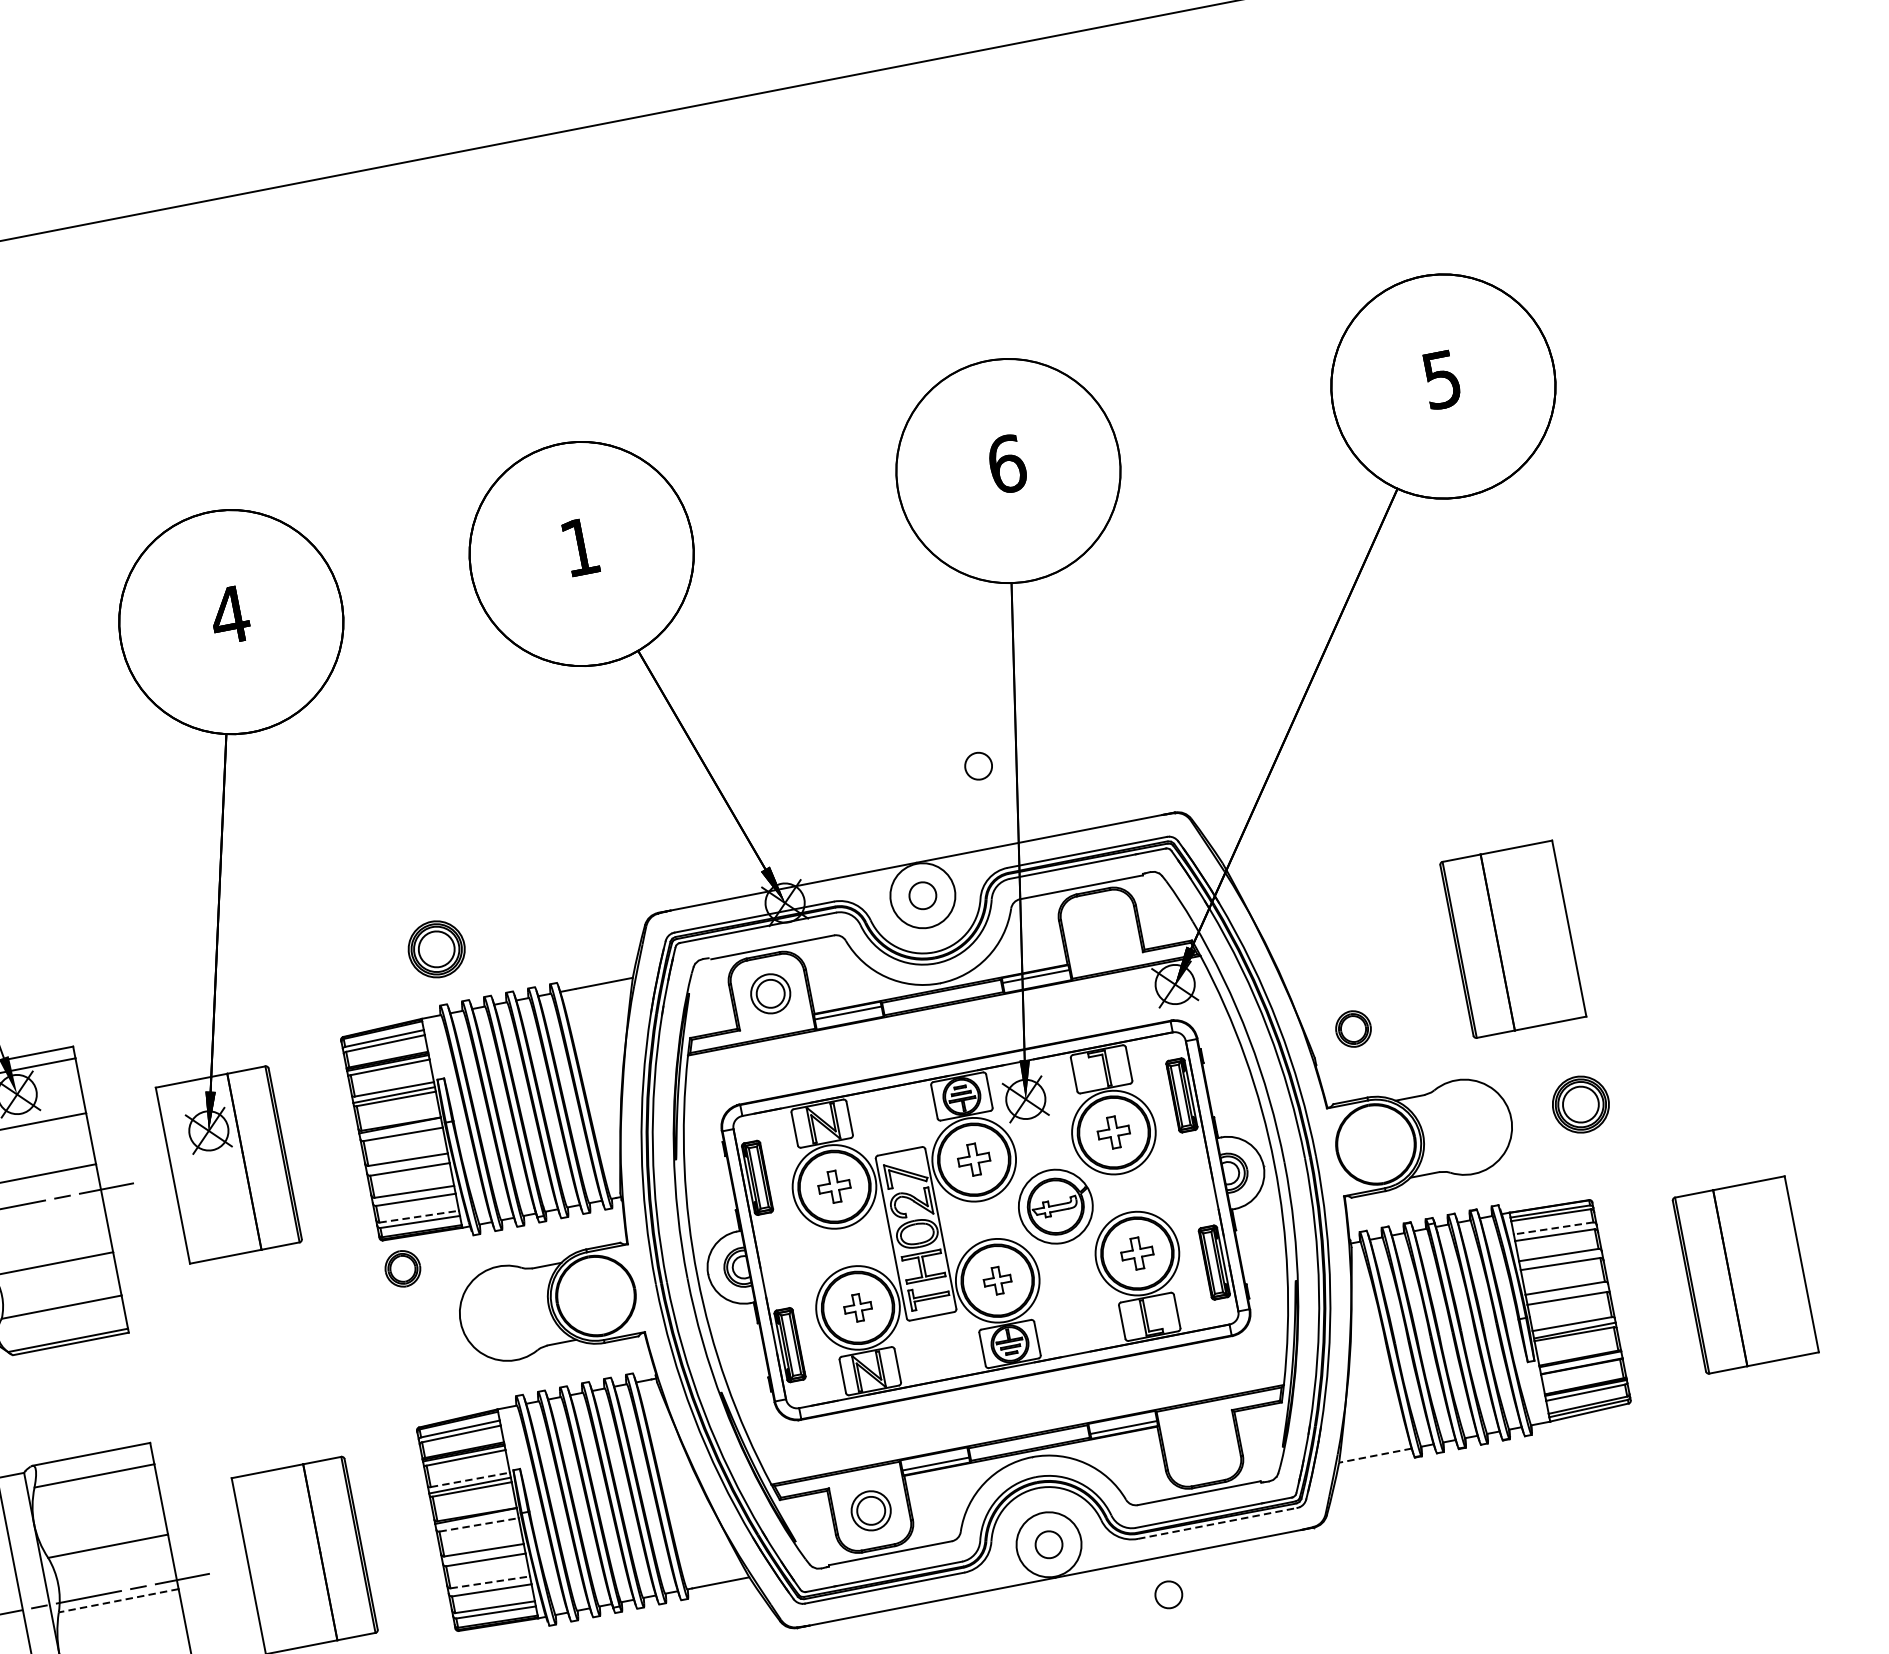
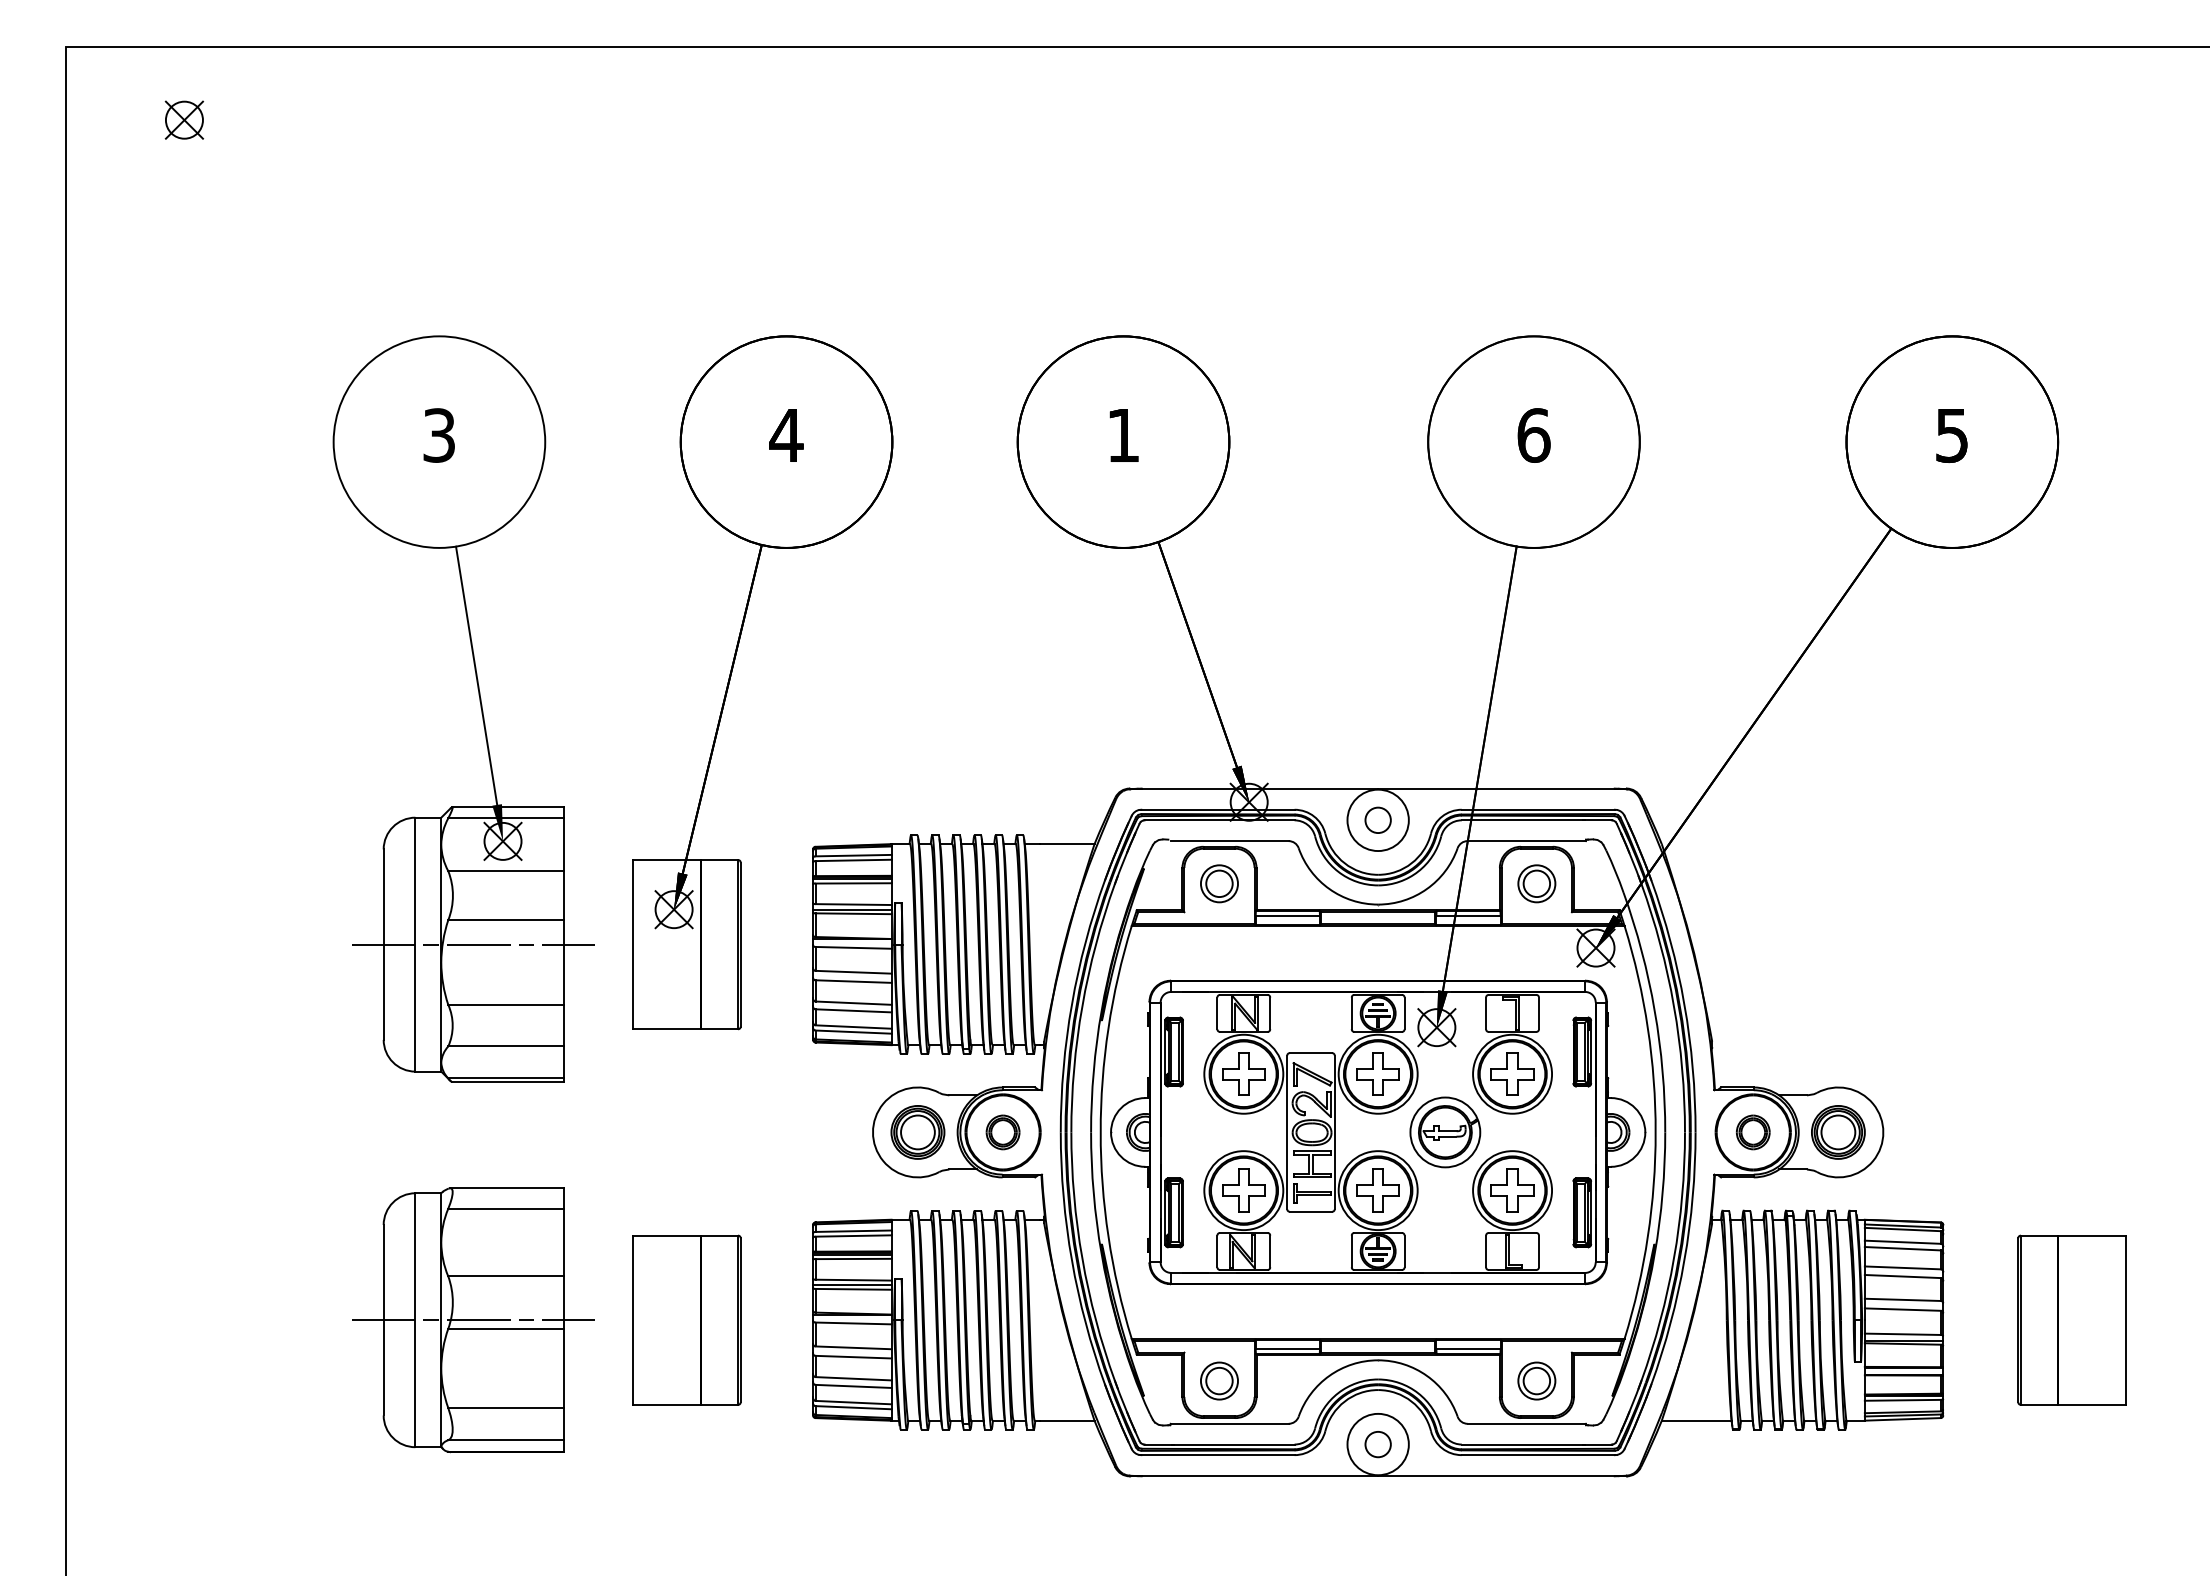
circle: (977, 765) -> (1452, 709), removed
part: (1100, 929) -> (1536, 883), added
part: (1512, 938) -> (1916, 966), removed
part: (436, 949) -> (917, 1132), moved
part: (1353, 1029) -> (1753, 1132), moved
part: (1581, 1104) -> (1838, 1132), moved
part: (1113, 1131) -> (1512, 1073), size x1.43
part: (973, 1159) -> (1377, 1073), size x1.43
part: (834, 1186) -> (1243, 1073), size x1.43
line: (419, 1217) -> (853, 1027), dashed -> solid
line: (1553, 1228) -> (1902, 1242), dashed -> solid
part: (1137, 1253) -> (1512, 1190), size x1.43
part: (402, 1269) -> (1002, 1132), moved
part: (996, 1280) -> (1377, 1190), size x1.67
part: (857, 1307) -> (1243, 1190), size x1.67
part: (1200, 1446) -> (1536, 1380), added
line: (1375, 1455) -> (1696, 1420), dashed -> solid
line: (470, 1480) -> (853, 1280), dashed -> solid
line: (1217, 1523) -> (1538, 1455), dashed -> solid
line: (479, 1524) -> (853, 1323), dashed -> solid
line: (490, 1582) -> (853, 1378), dashed -> solid
circle: (1168, 1594) -> (1479, 1512), removed
line: (118, 1600) -> (505, 1328), dashed -> solid

